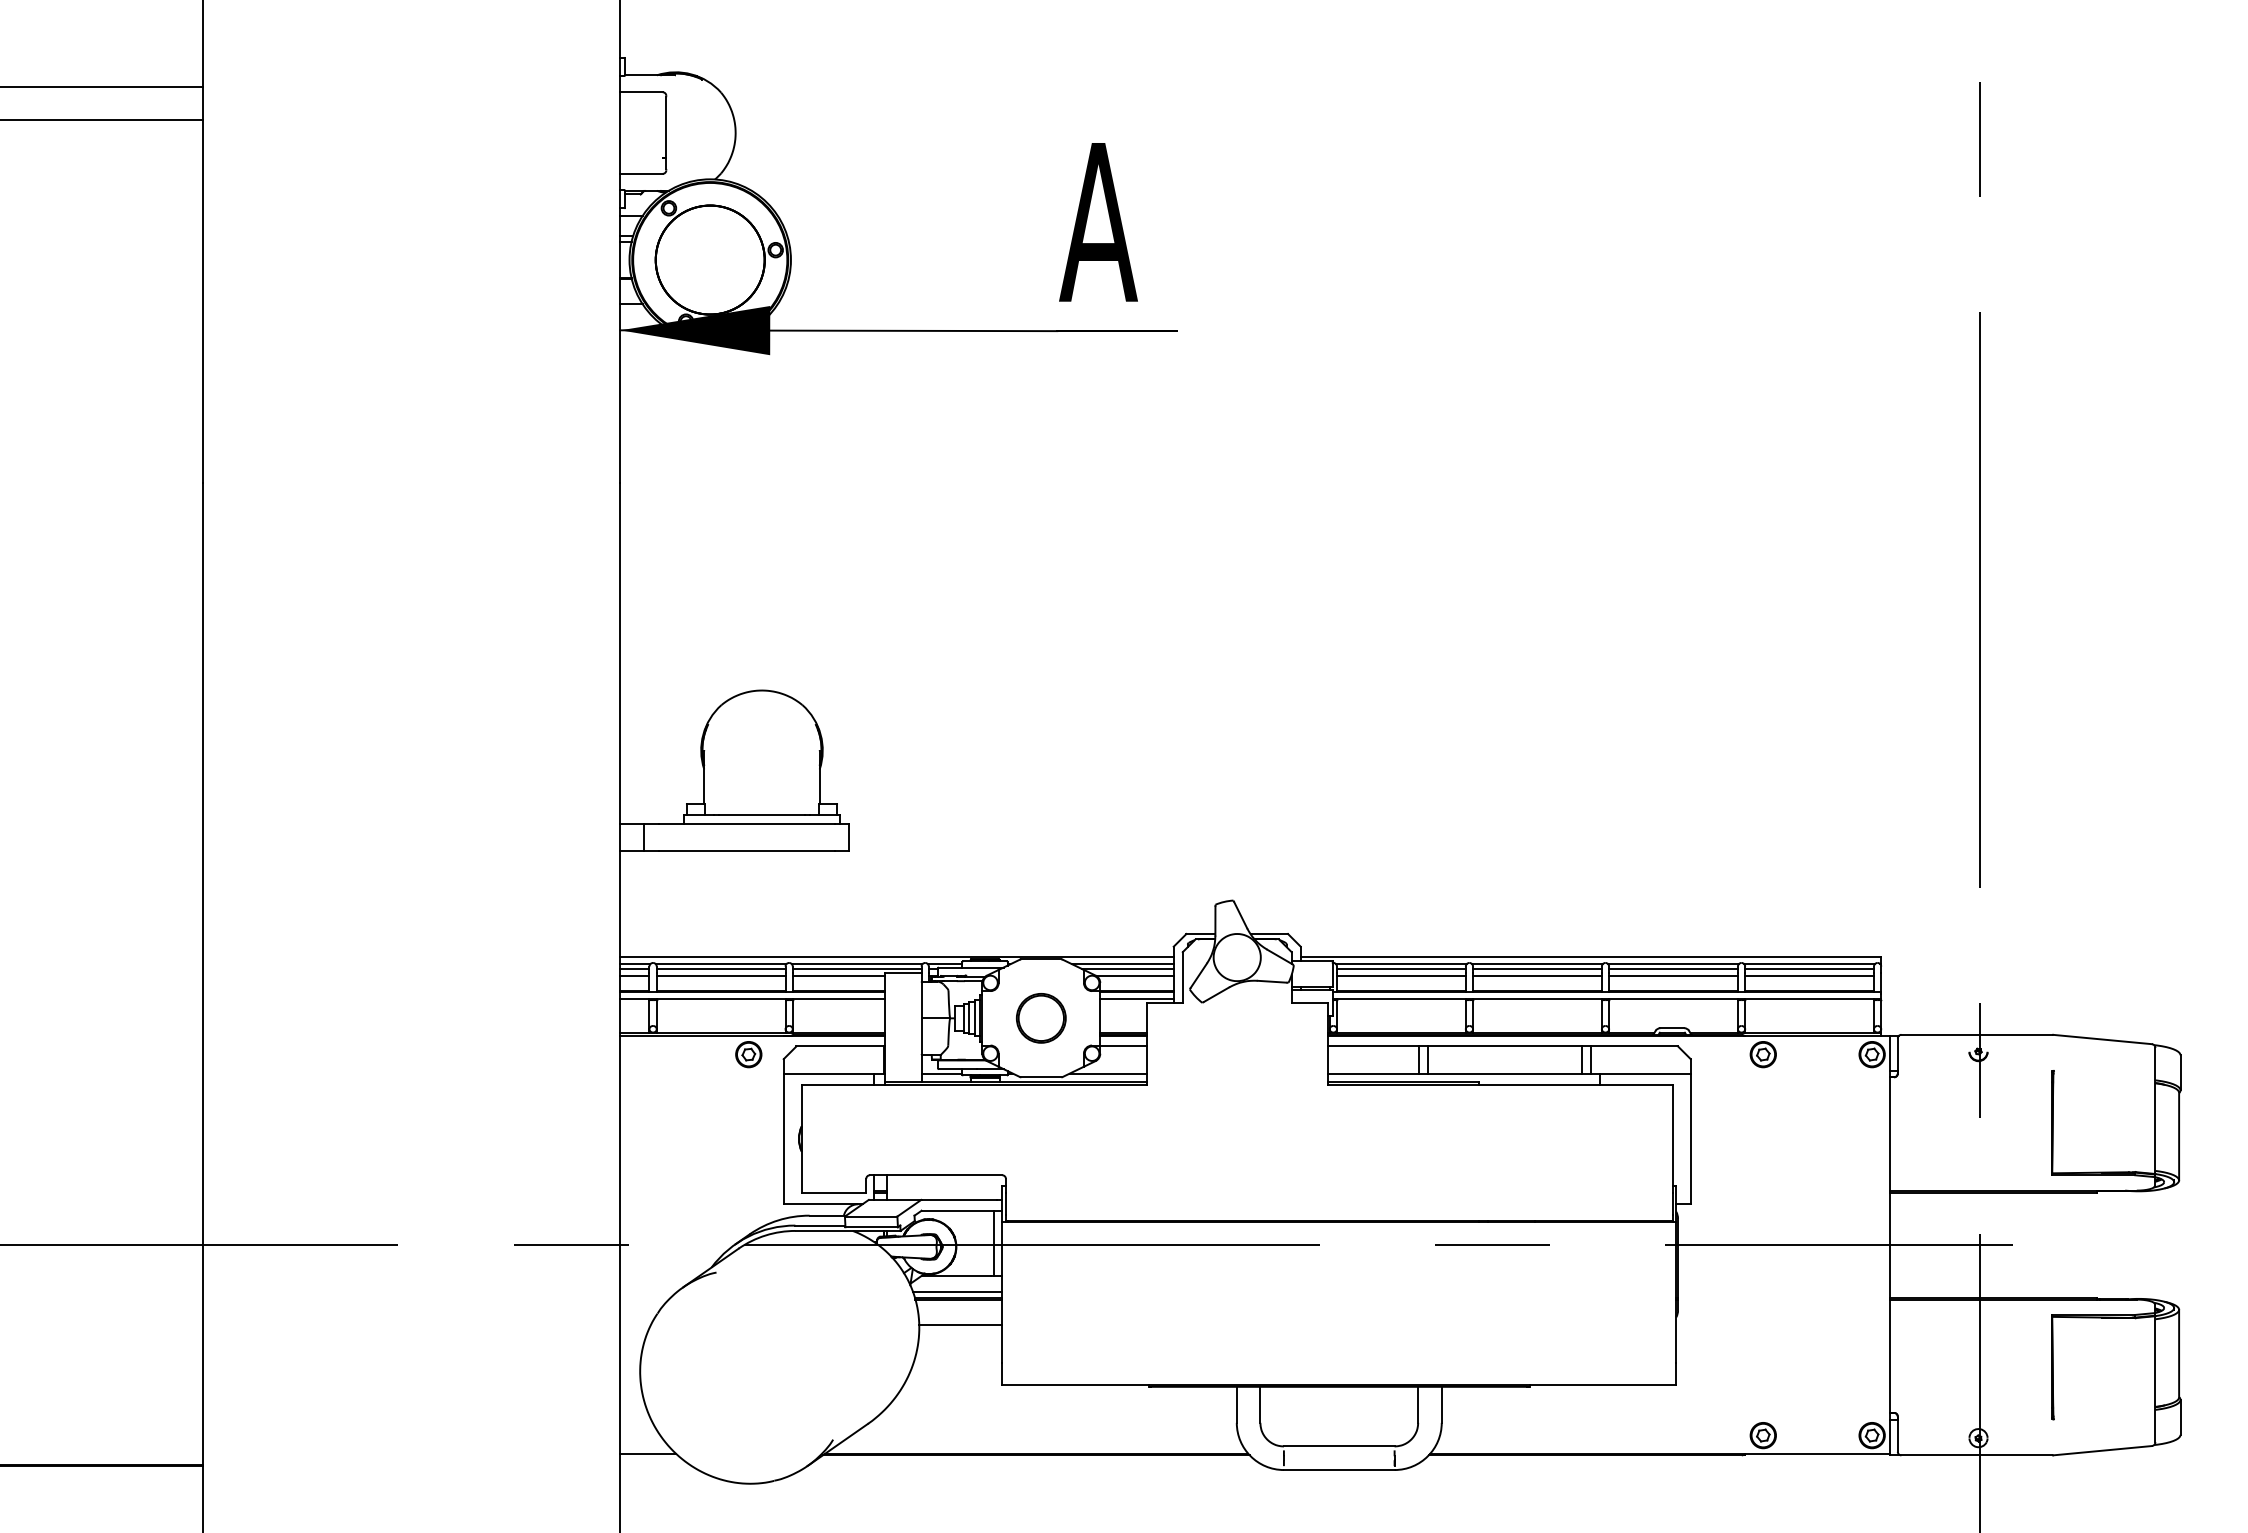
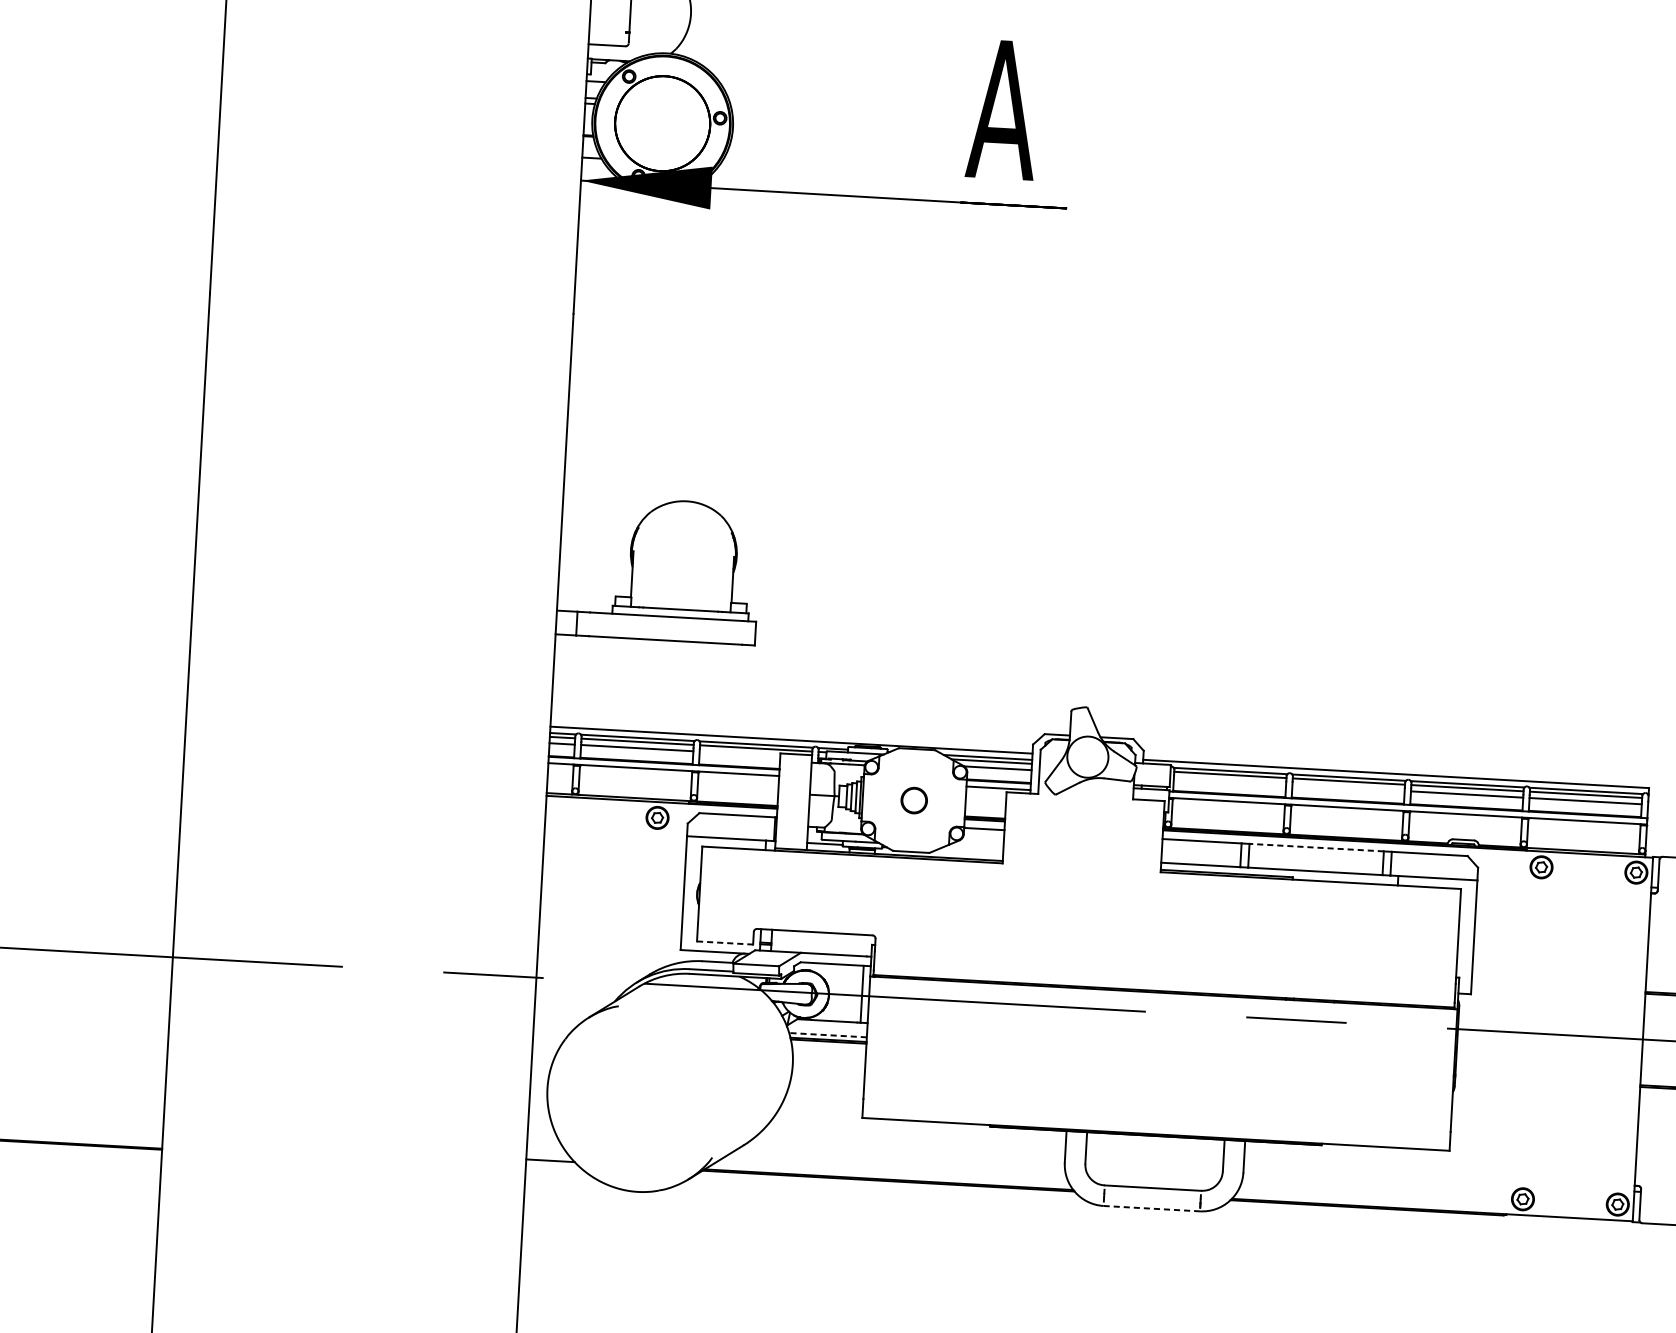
line: (838, 976) -> (739, 754), removed
line: (1401, 976) -> (1230, 781), removed
line: (1537, 976) -> (1348, 788), removed
part: (1041, 1018) -> (914, 800), size x0.6
line: (1504, 1046) -> (1316, 847), solid -> dashed
line: (1107, 1073) -> (969, 851), removed
line: (834, 1193) -> (725, 943), solid -> dashed
line: (957, 1292) -> (827, 1035), solid -> dashed
line: (960, 1324) -> (828, 1063), removed
line: (1339, 1470) -> (1151, 1209), solid -> dashed

